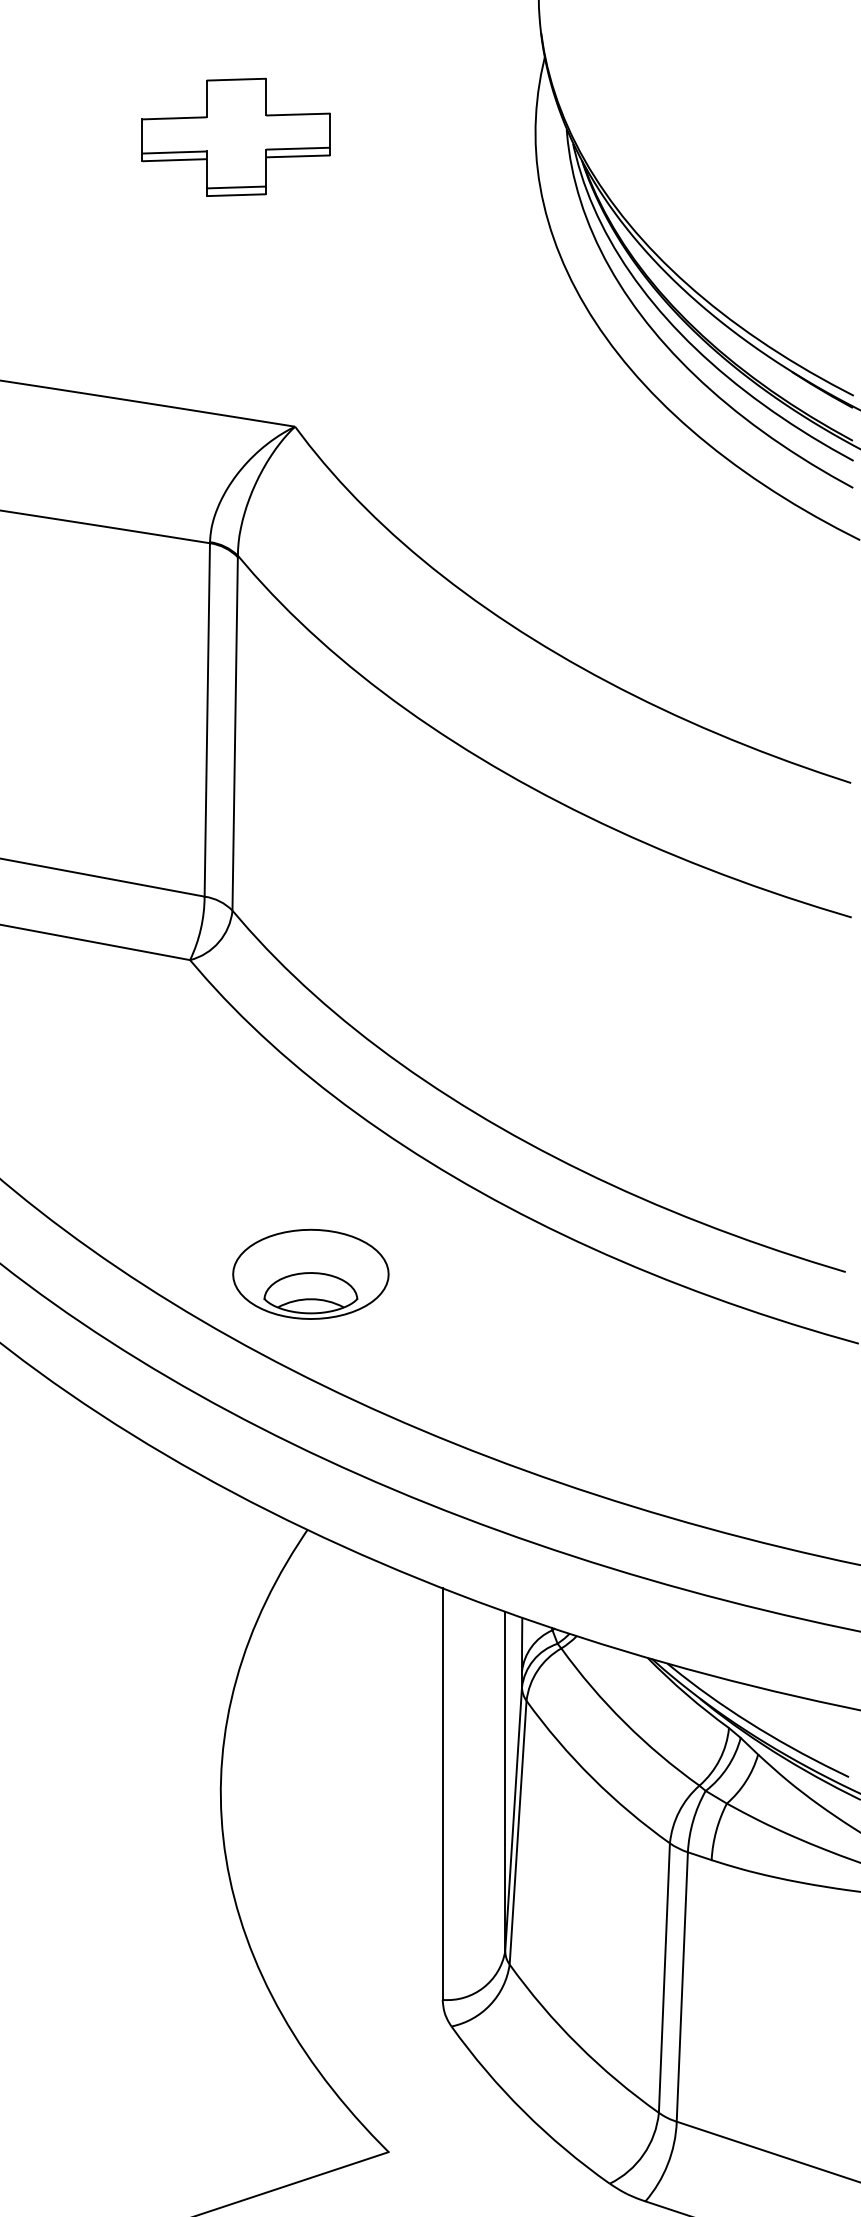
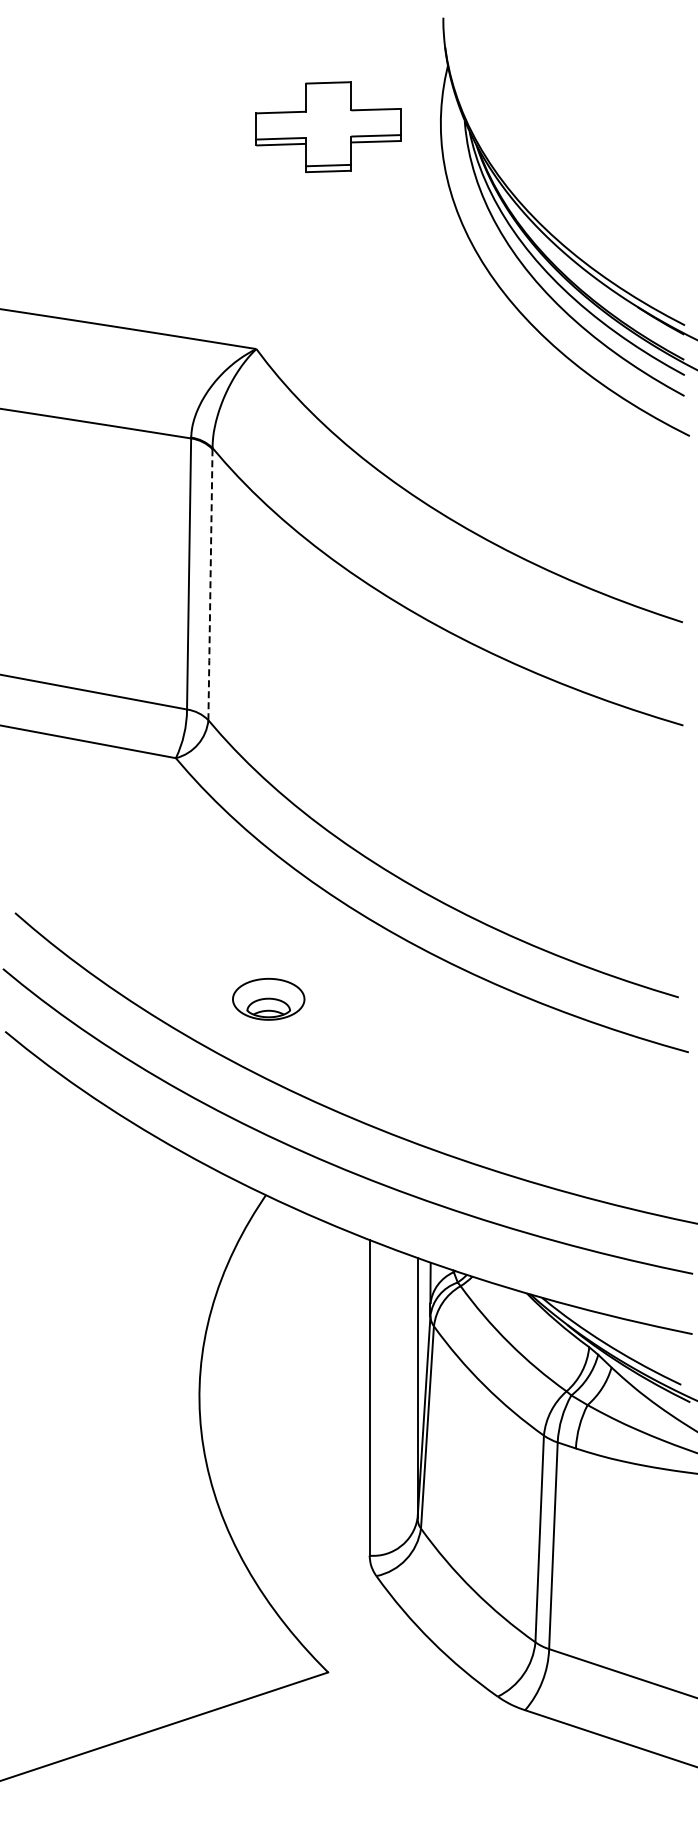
part: (236, 137) -> (328, 127), moved
line: (235, 733) -> (210, 584), solid -> dashed
part: (310, 1274) -> (268, 999), size x0.6

